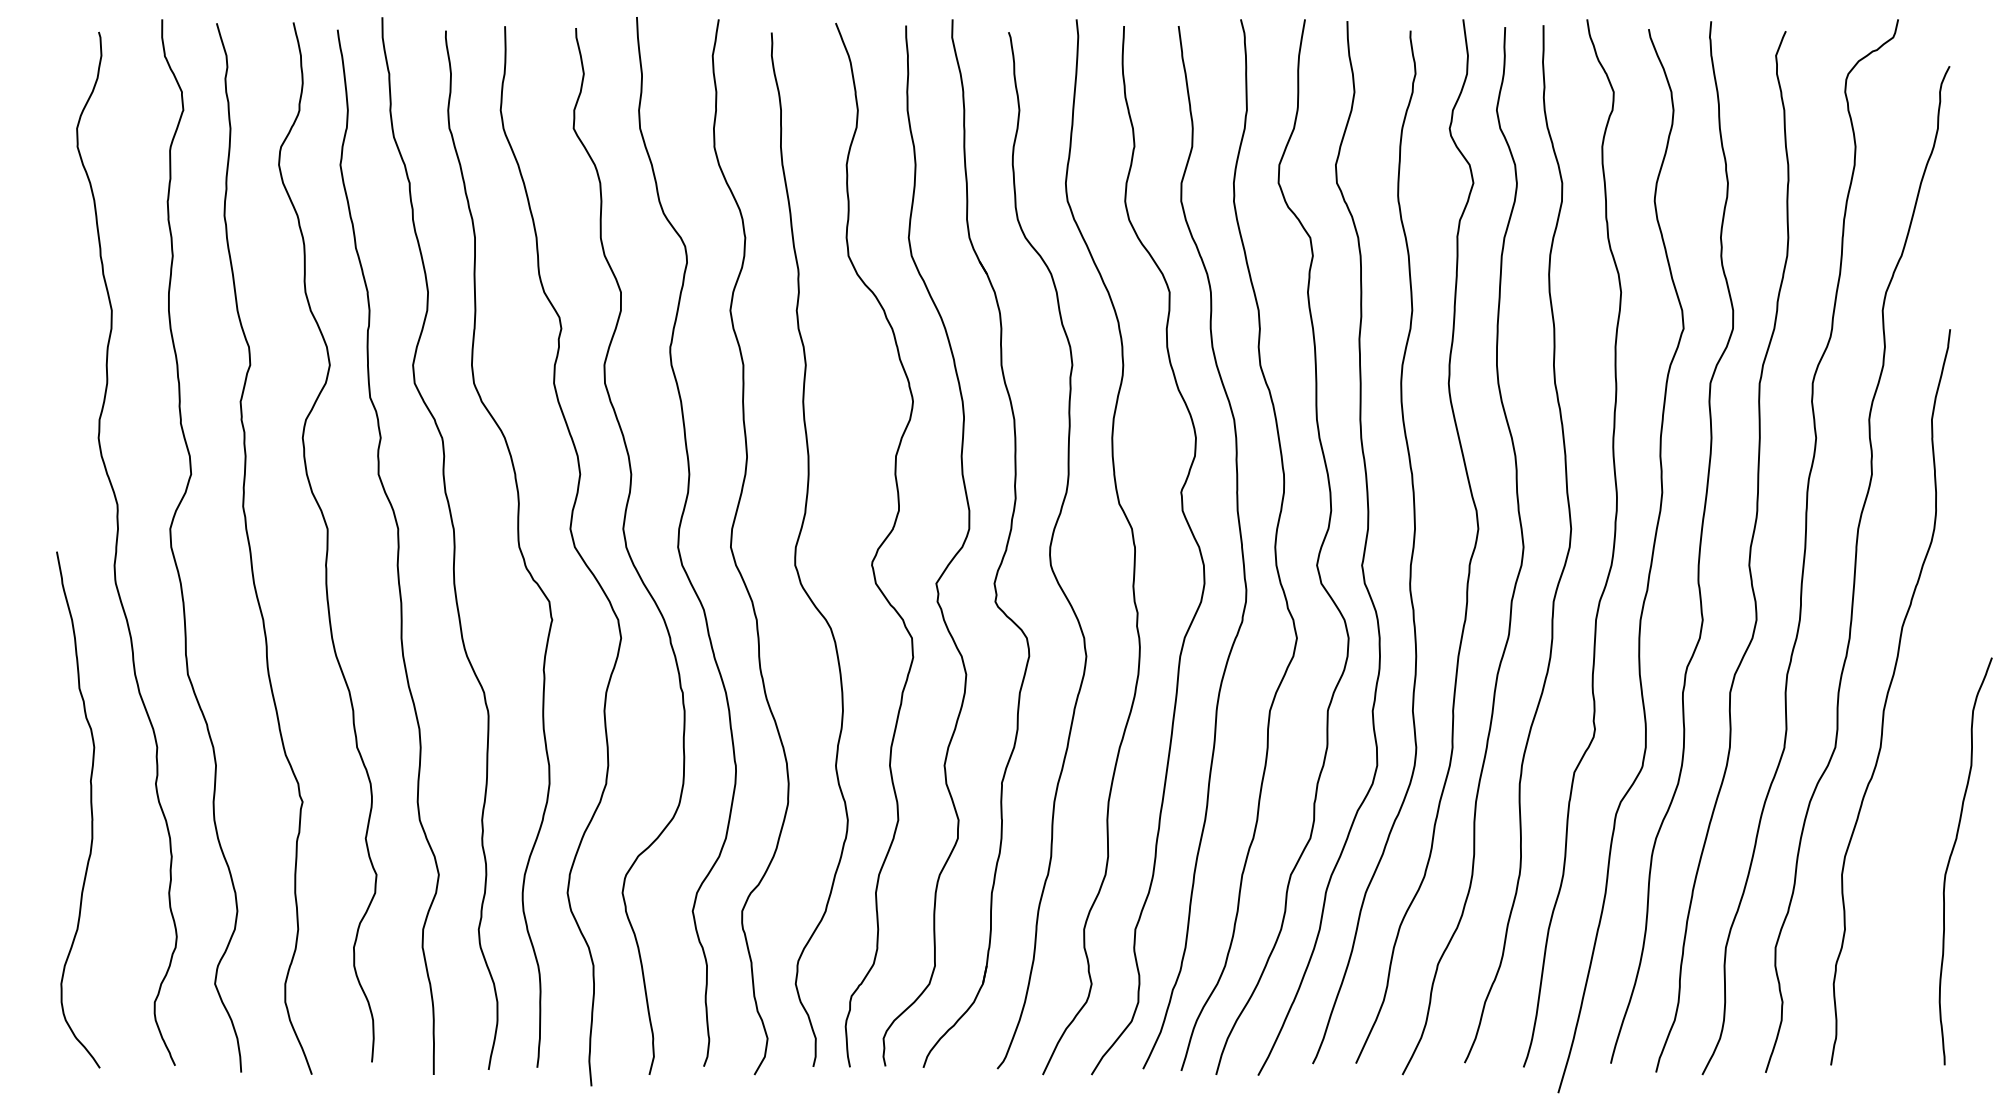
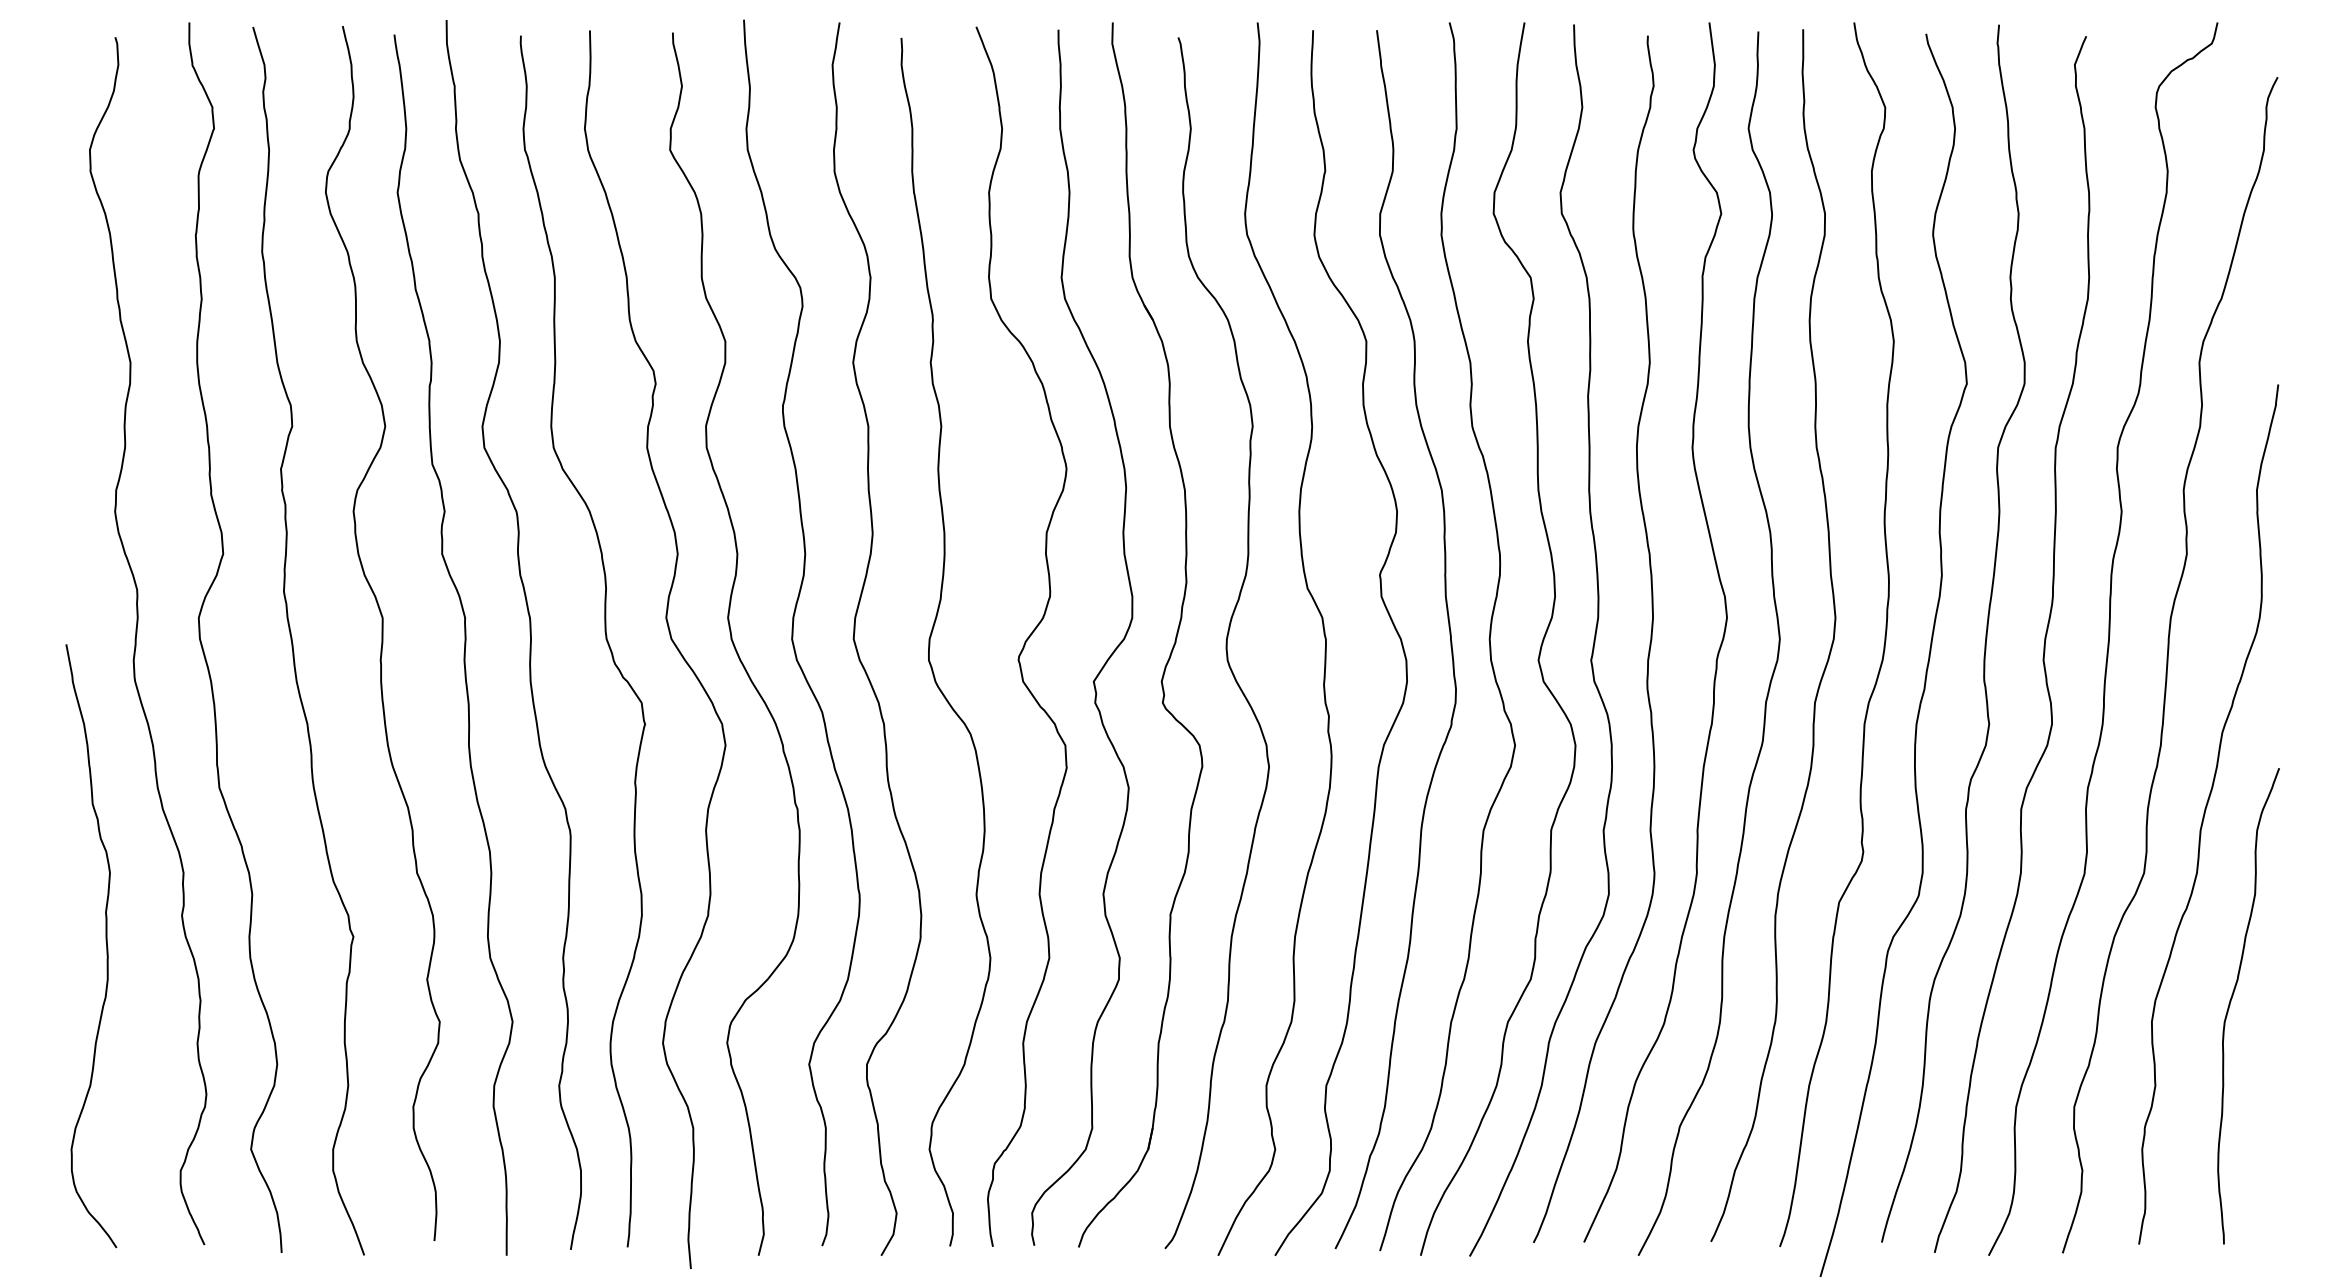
curve: (1951, 857) -> (2231, 1001), moved

